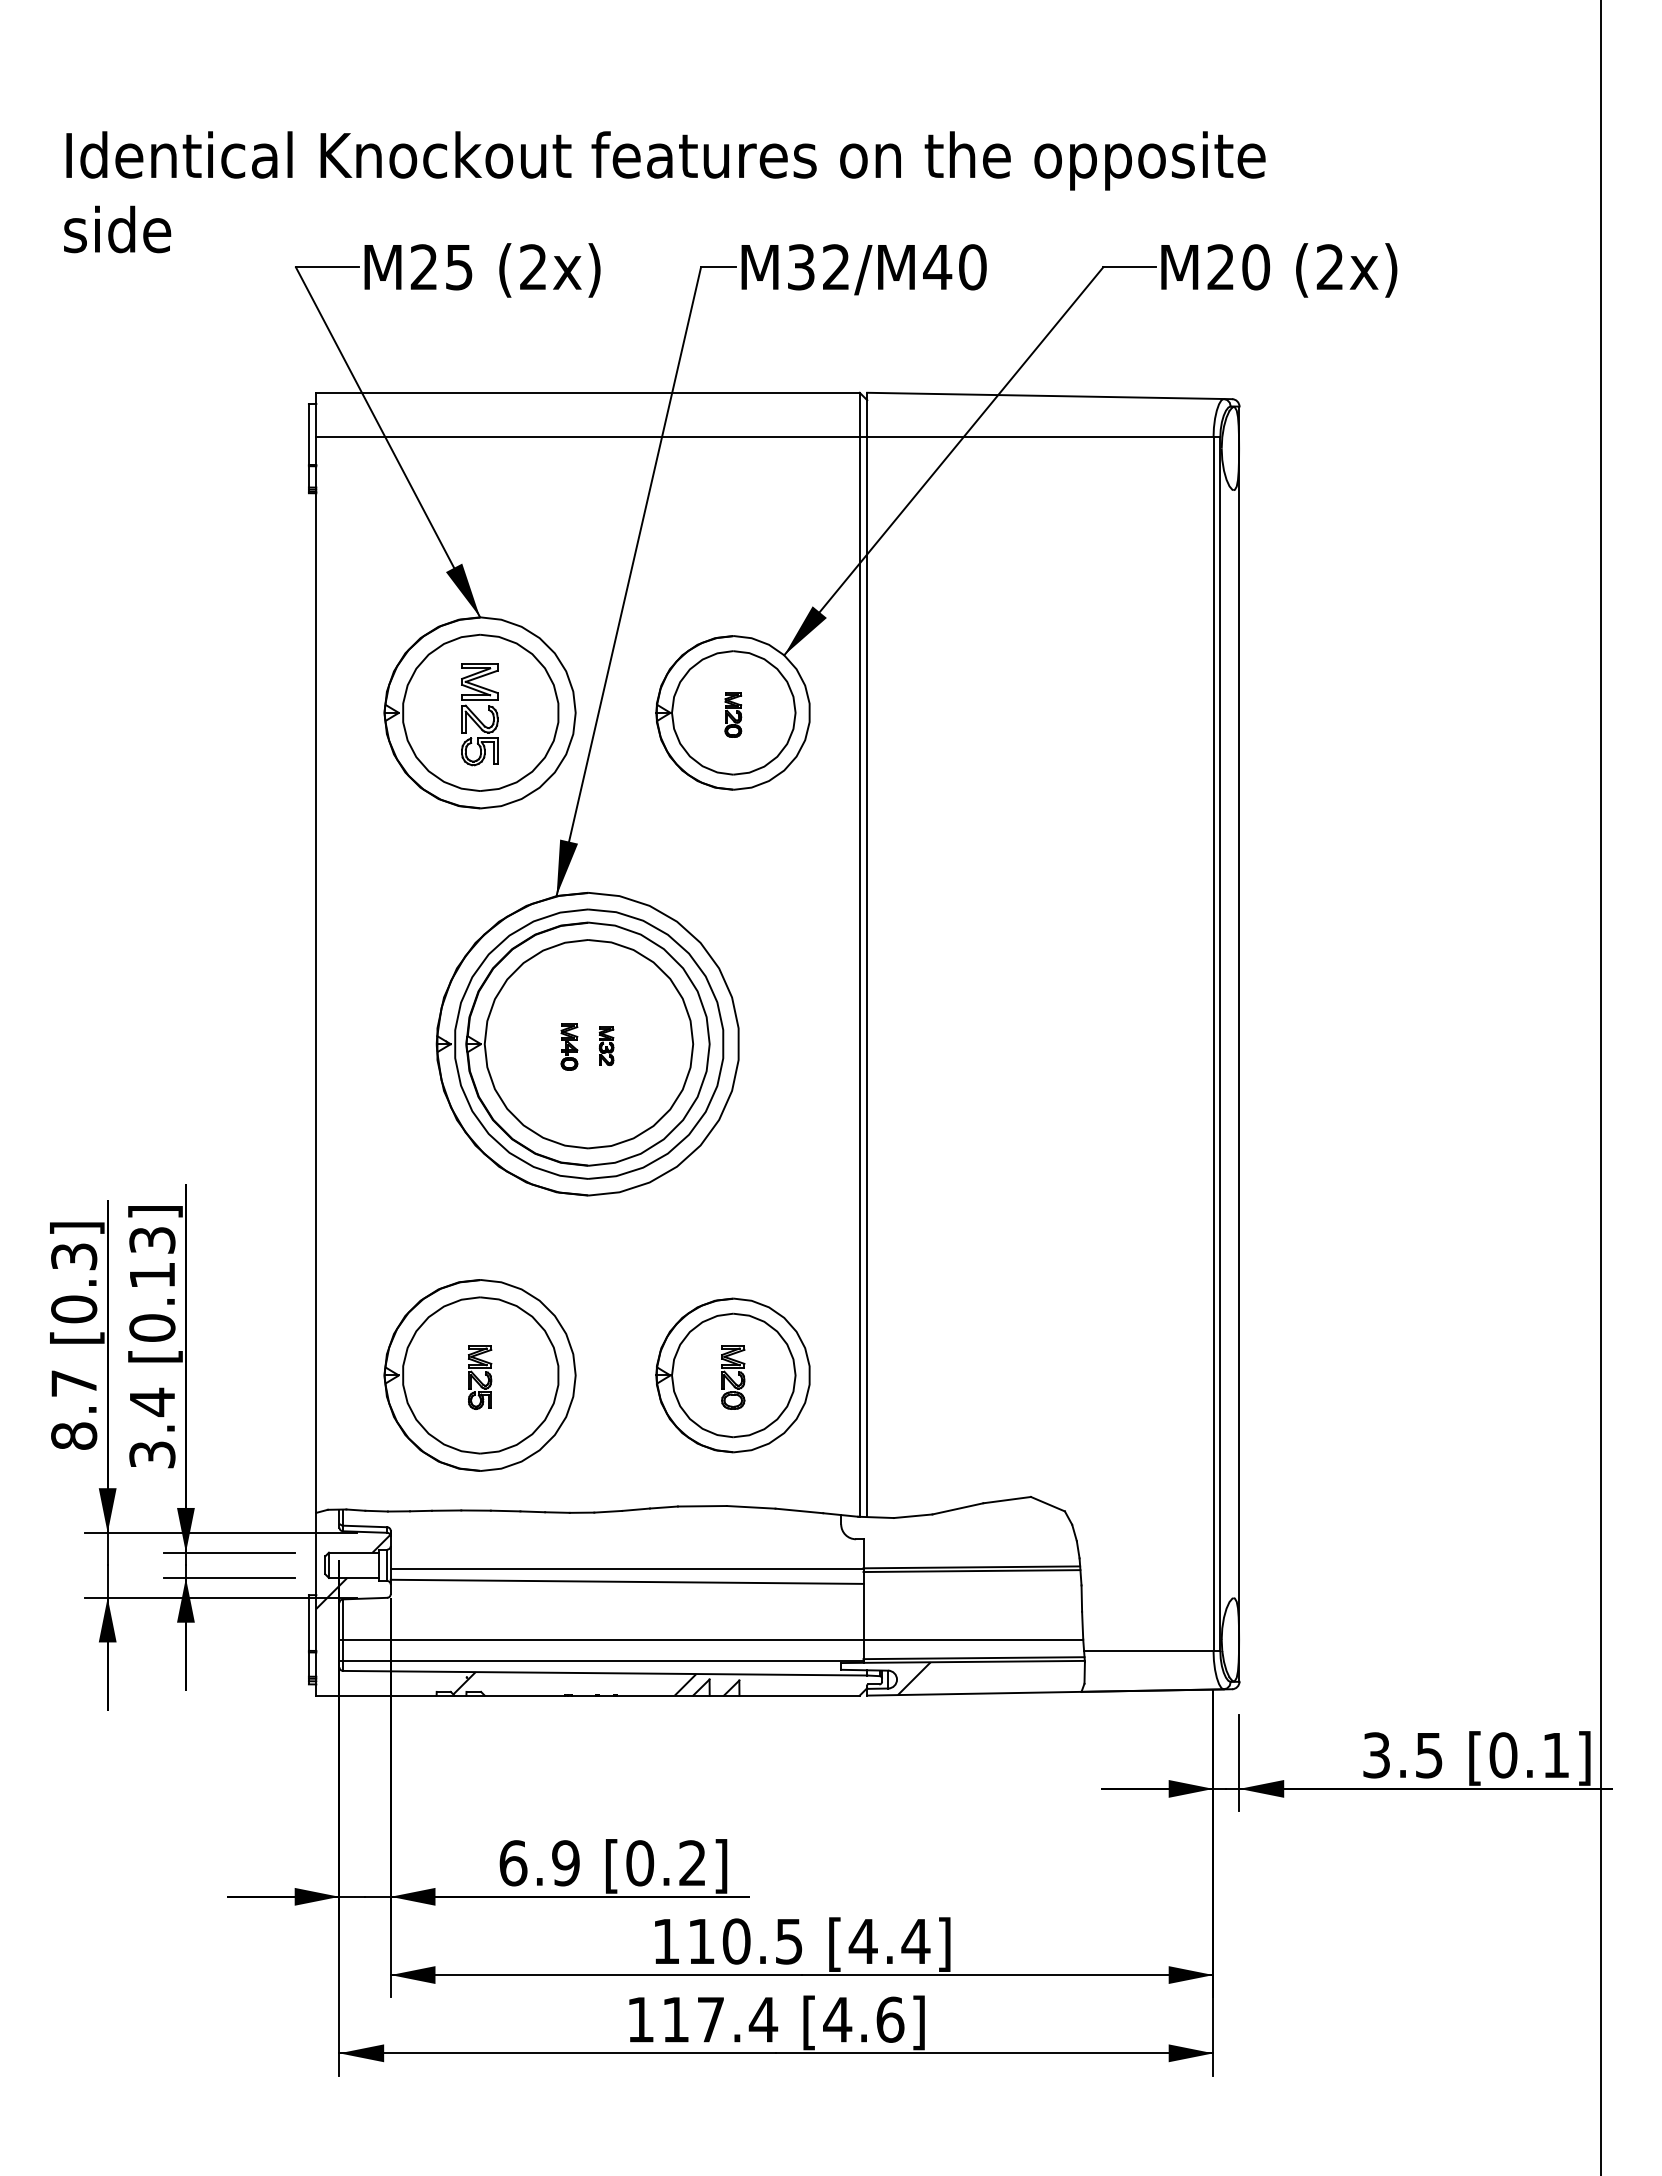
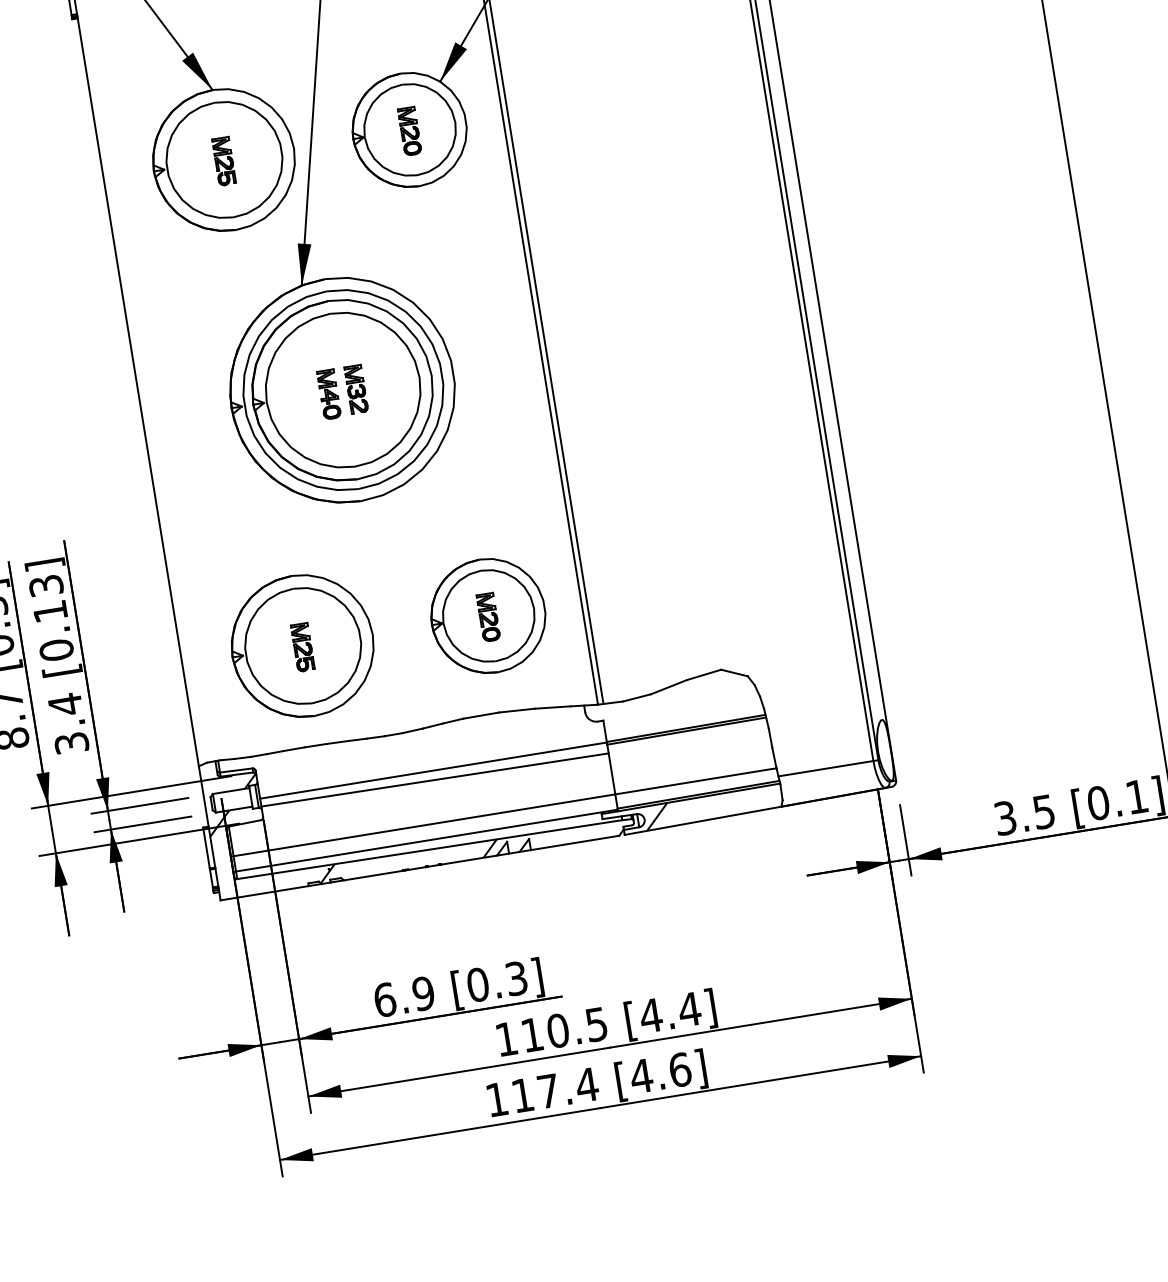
part: (480, 714) -> (224, 161), size x0.62
part: (733, 714) -> (410, 131), size x1.43
part: (606, 1045) -> (356, 389), size x1.67
part: (569, 1046) -> (329, 394), size x1.43
text: (692, 1863) -> (516, 978), [0.2] -> [0.3]

